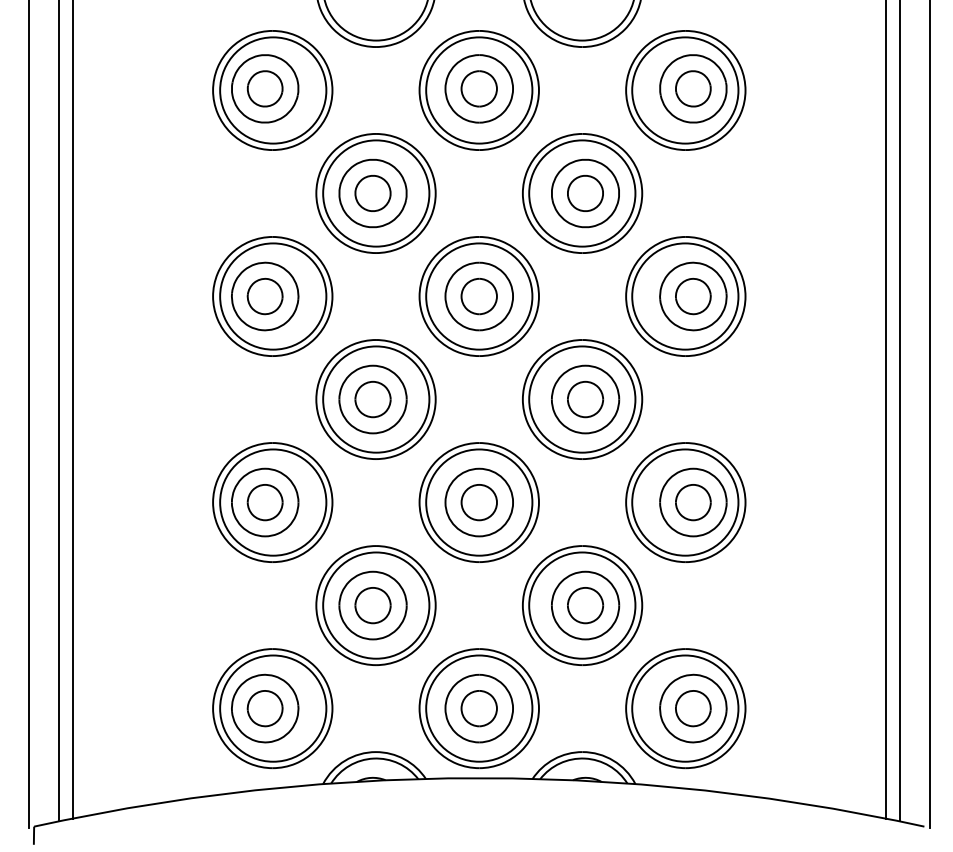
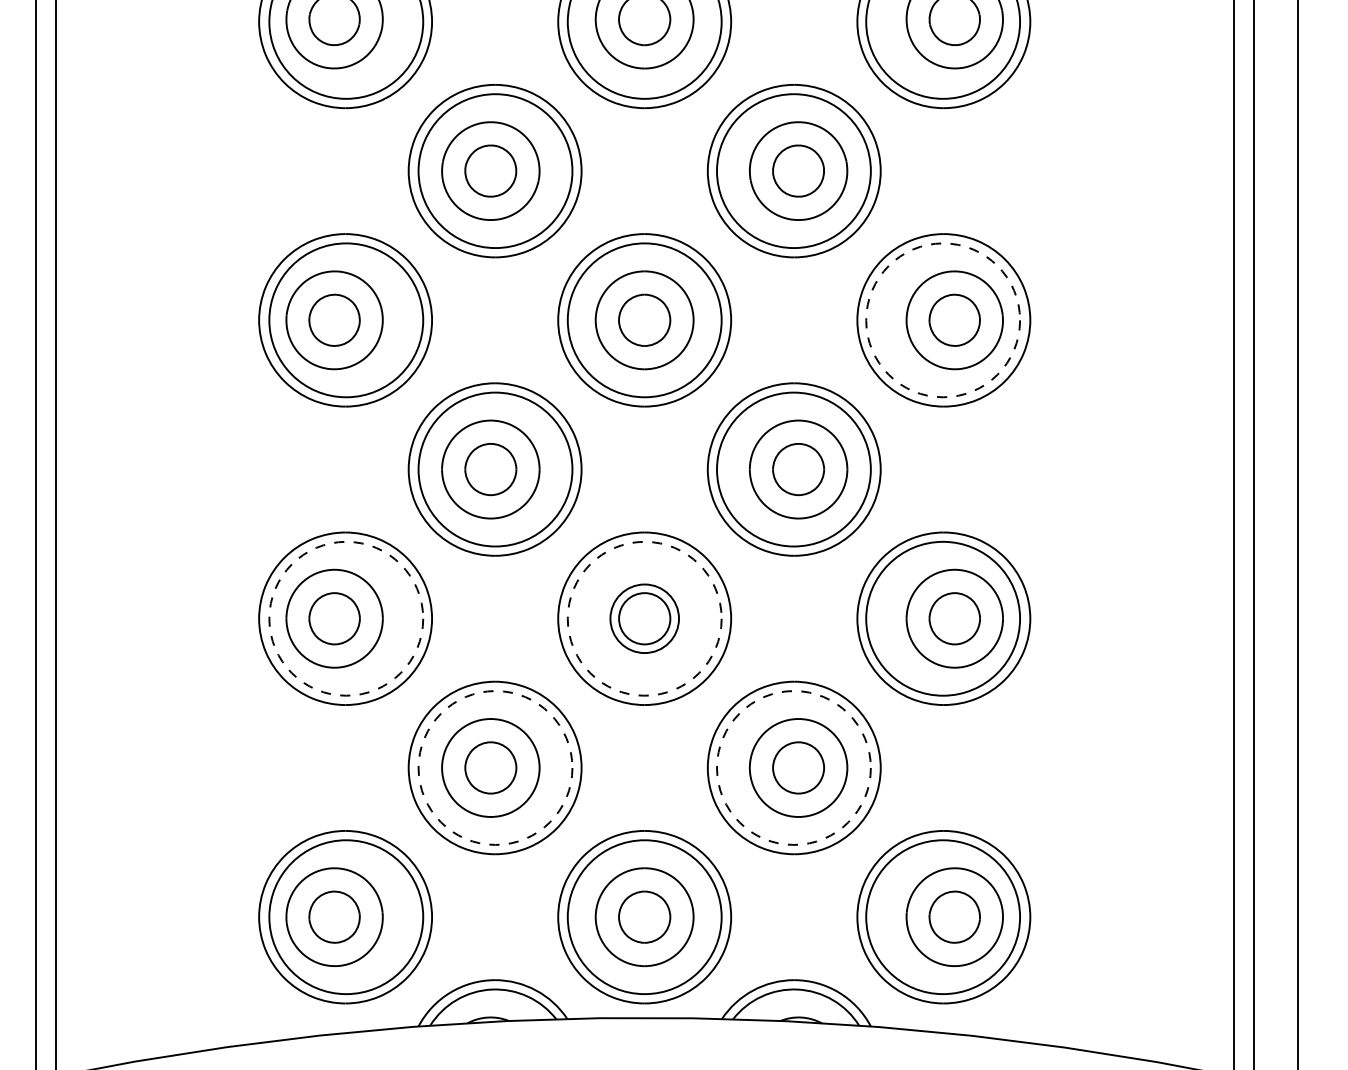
circle: (685, 296) -> (943, 320), solid -> dashed
circle: (273, 502) -> (346, 618), solid -> dashed
circle: (479, 502) -> (645, 618), size x0.7
circle: (479, 502) -> (645, 618), solid -> dashed
circle: (376, 605) -> (495, 767), solid -> dashed
circle: (582, 605) -> (794, 767), solid -> dashed

